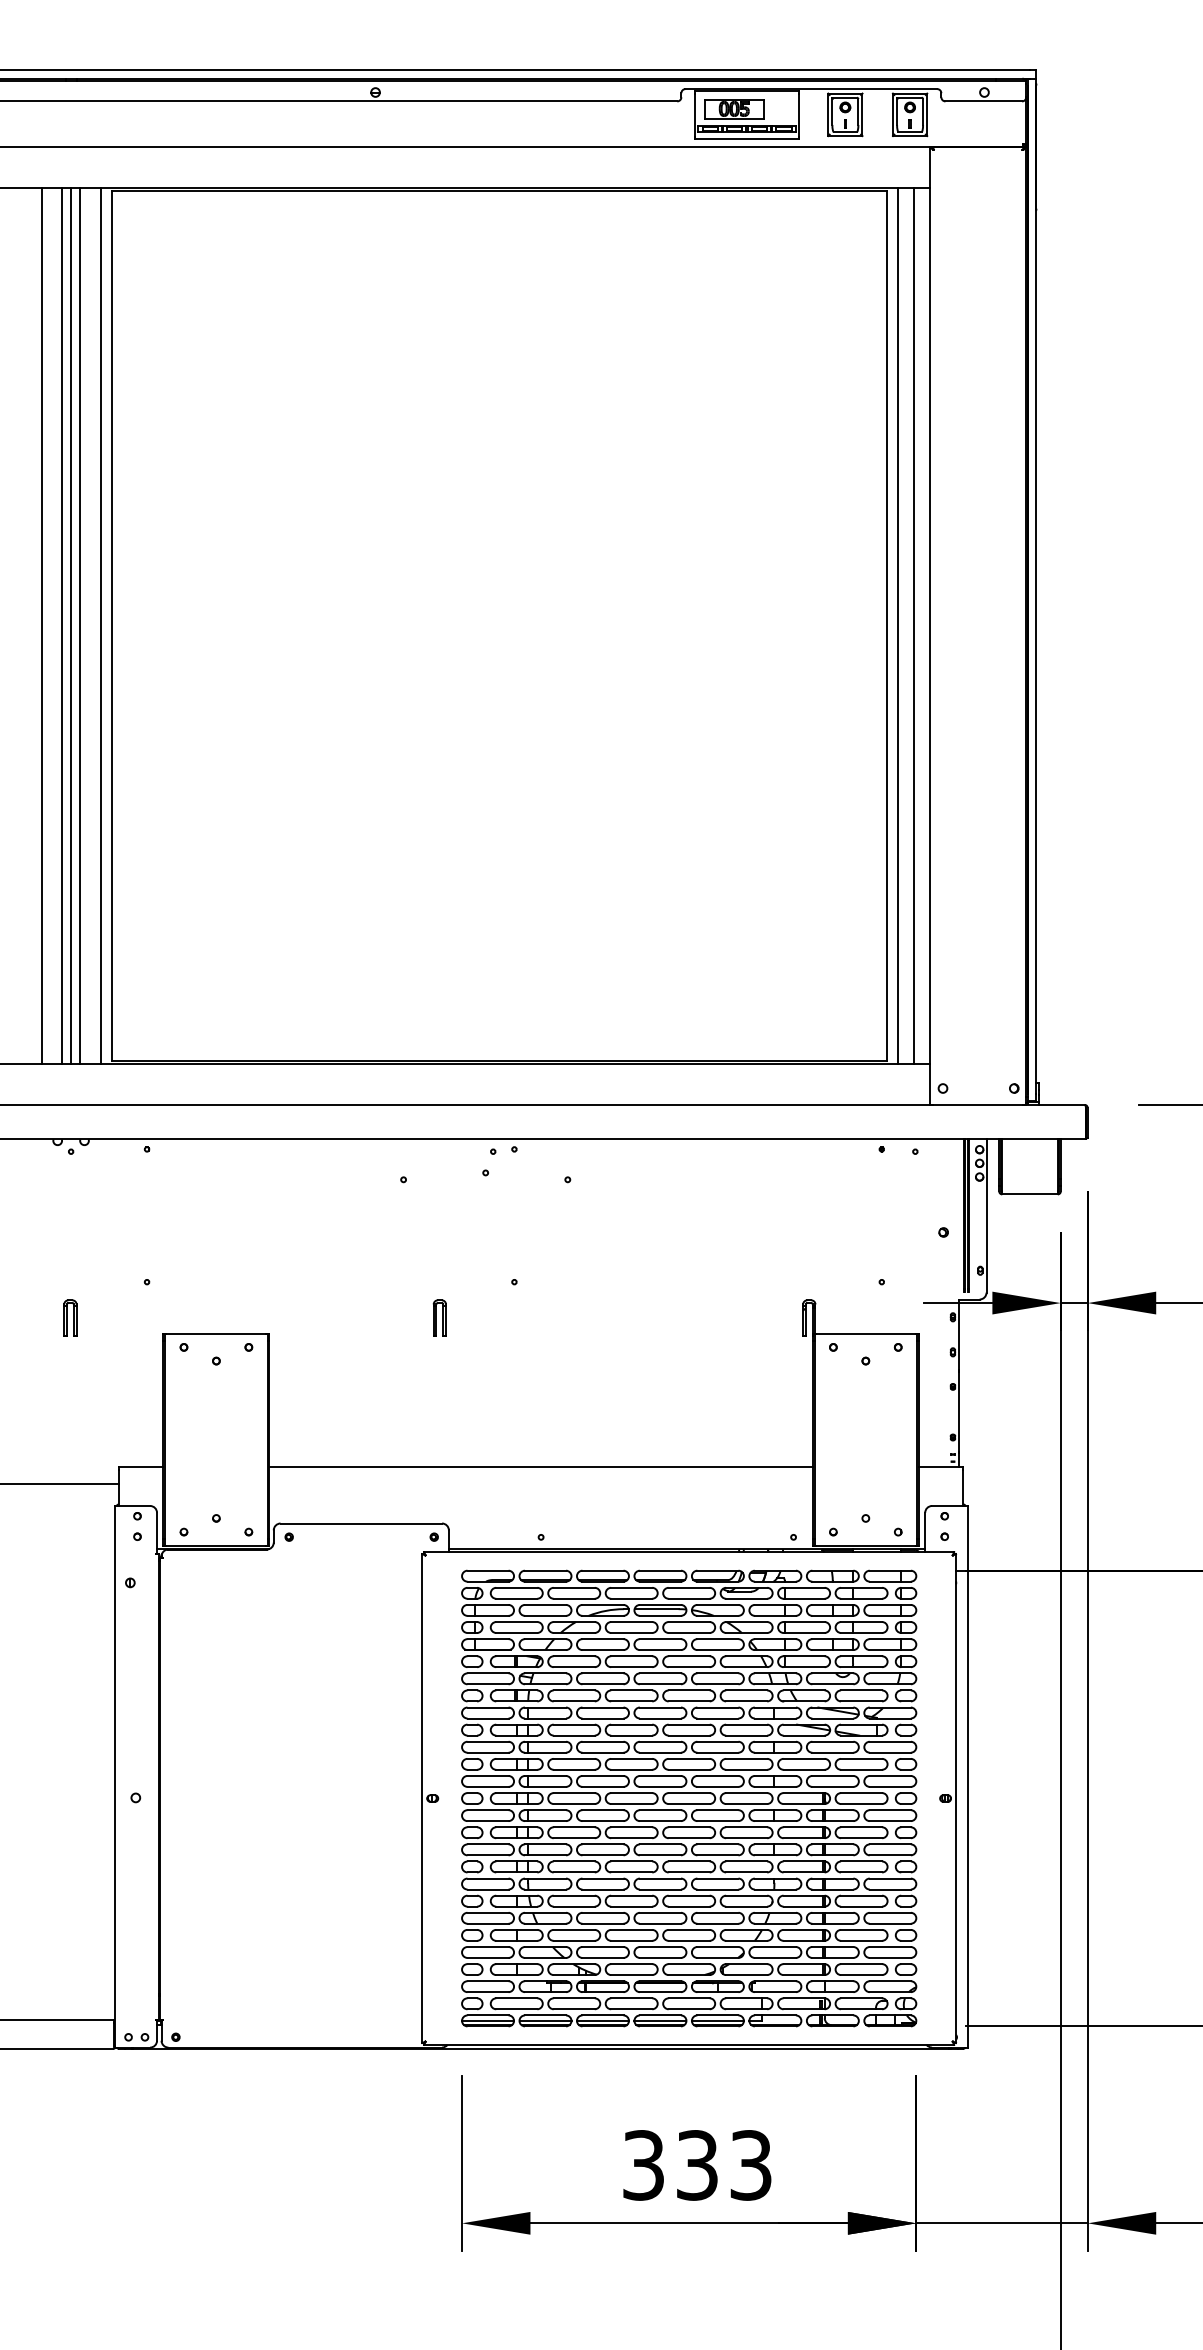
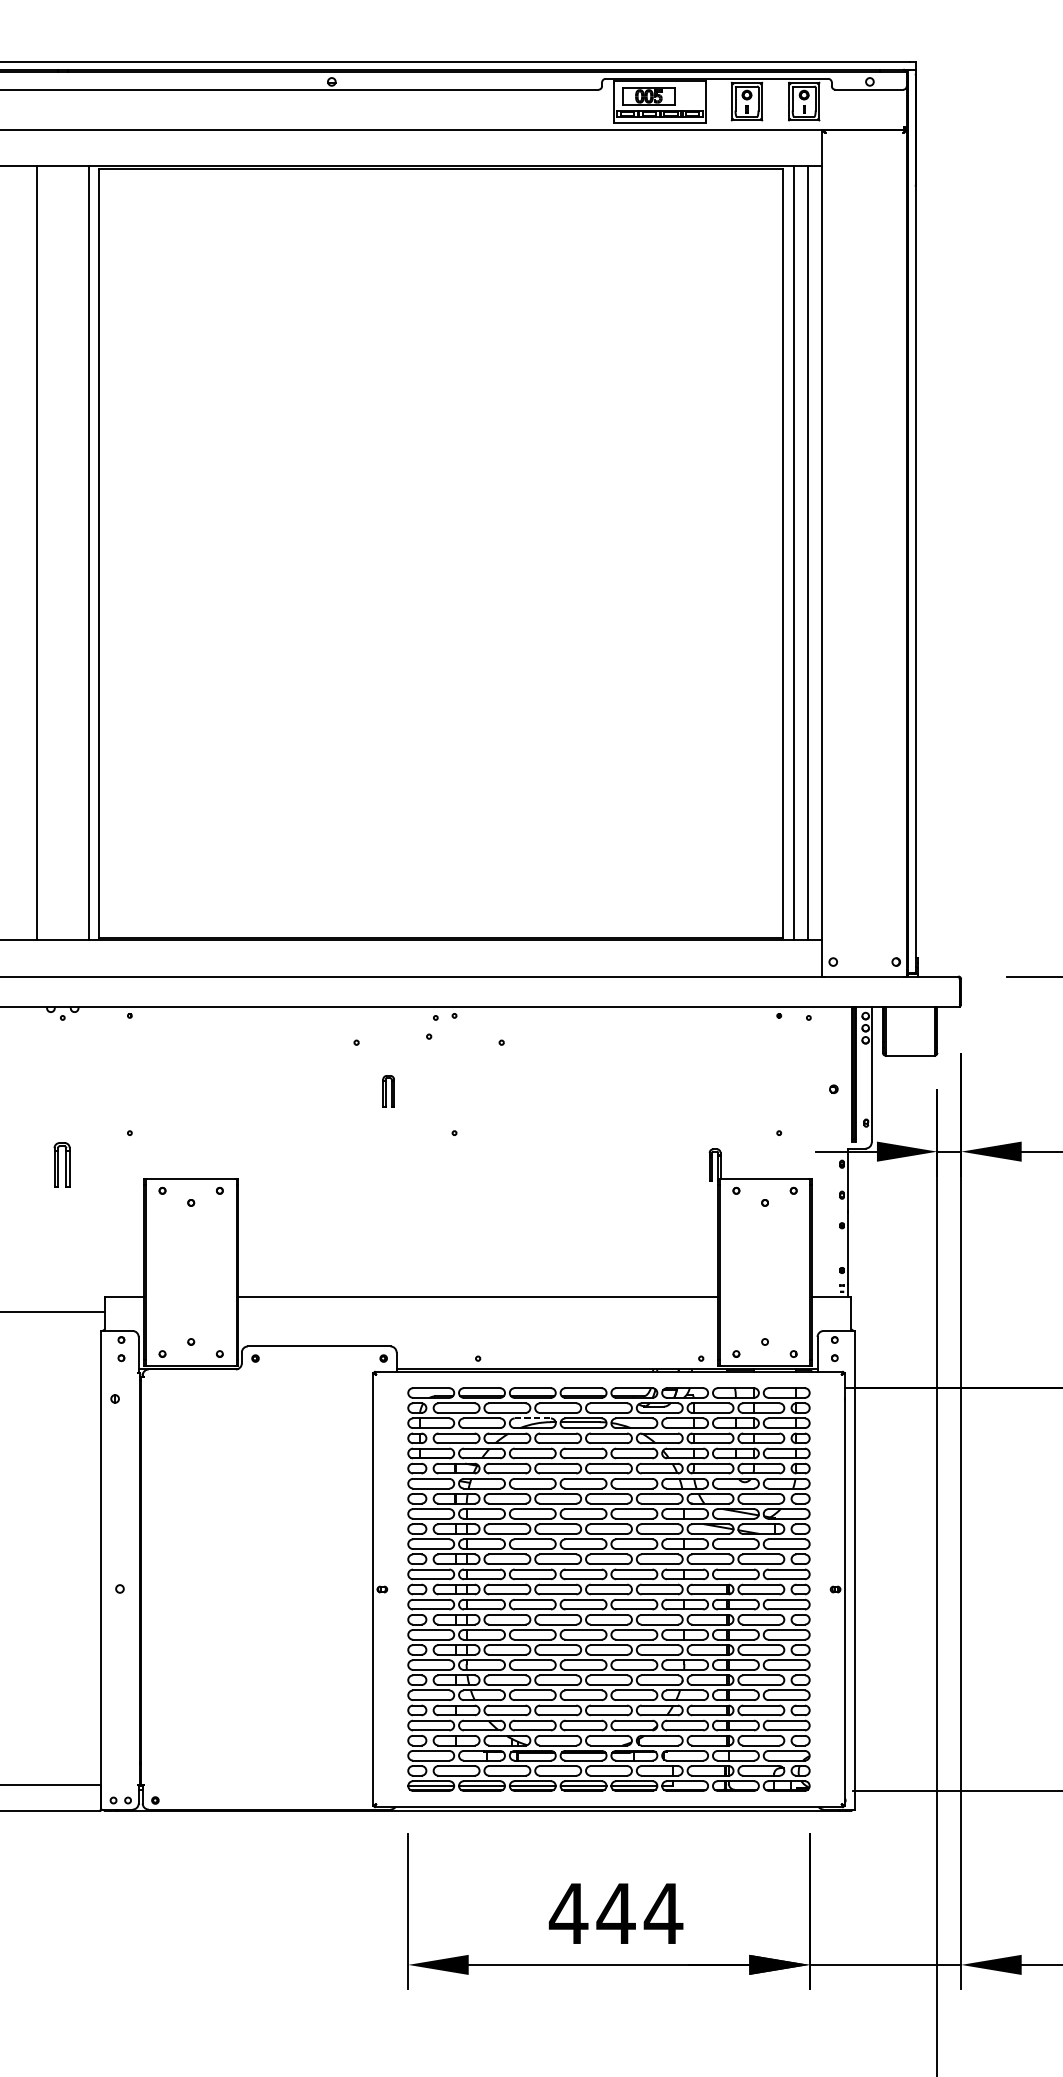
line: (62, 625) -> (55, 552), removed
line: (71, 625) -> (63, 552), removed
line: (80, 625) -> (71, 552), removed
part: (70, 1317) -> (62, 1164), size x1.4
part: (439, 1317) -> (388, 1091), moved
line: (602, 1604) -> (532, 1418), solid -> dashed
text: (697, 2165) -> (616, 1913), 333 -> 444

